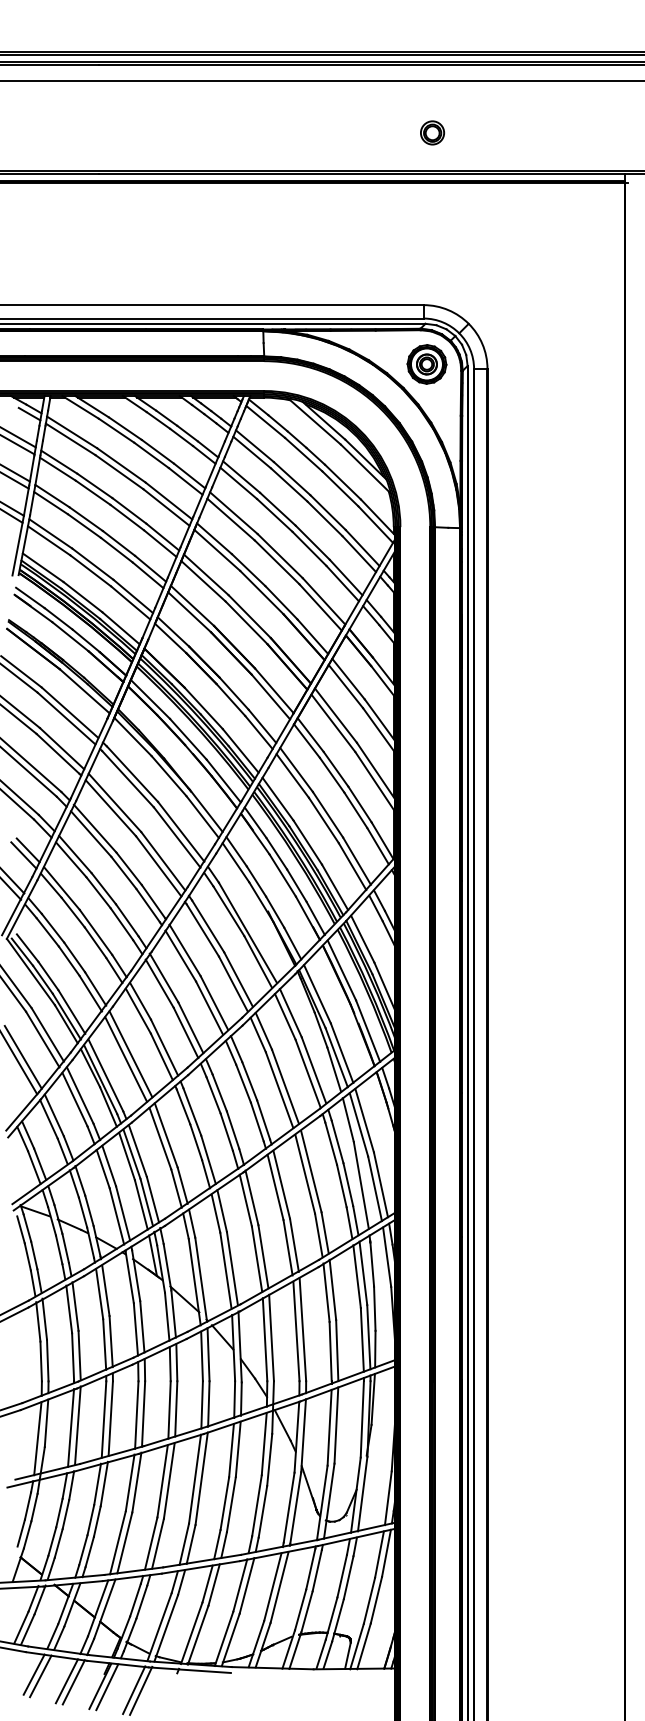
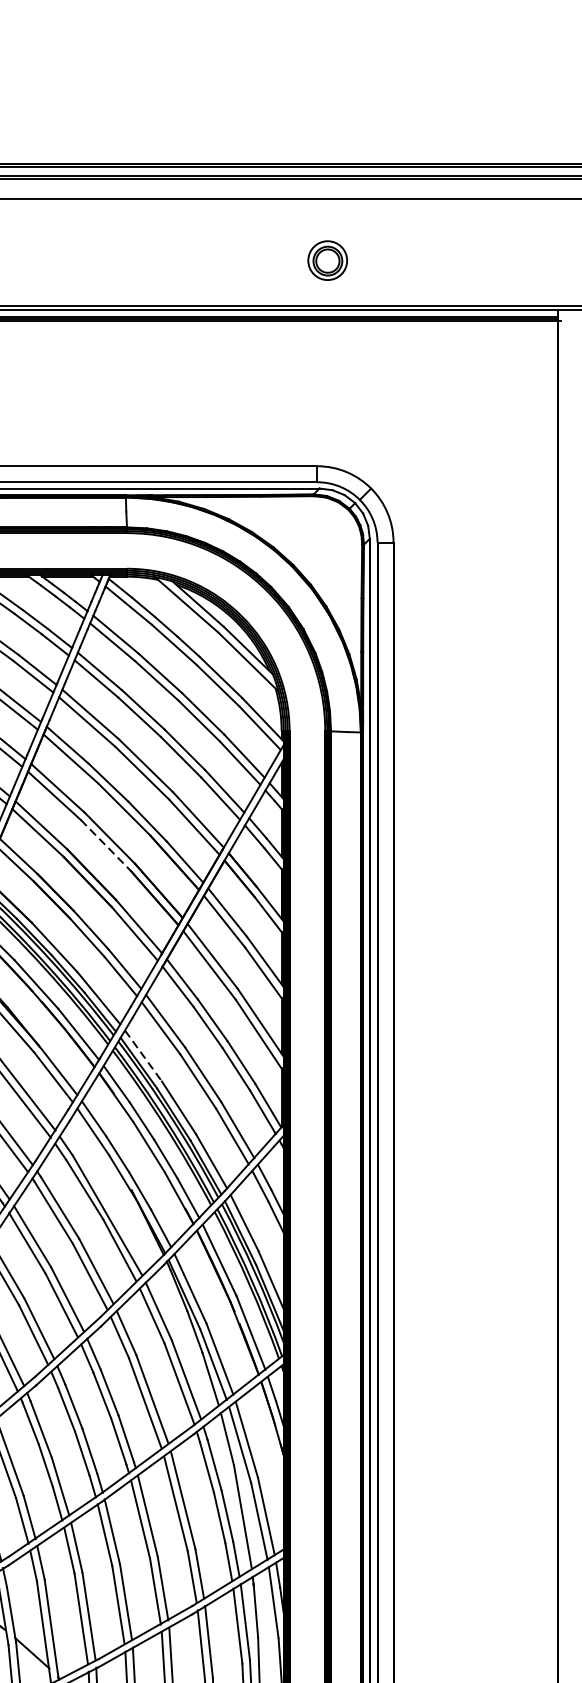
part: (432, 132) -> (327, 260), size x1.4
part: (426, 364) -> (320, 537), removed
line: (246, 623) -> (105, 846), solid -> dashed
line: (278, 799) -> (144, 1056), solid -> dashed

